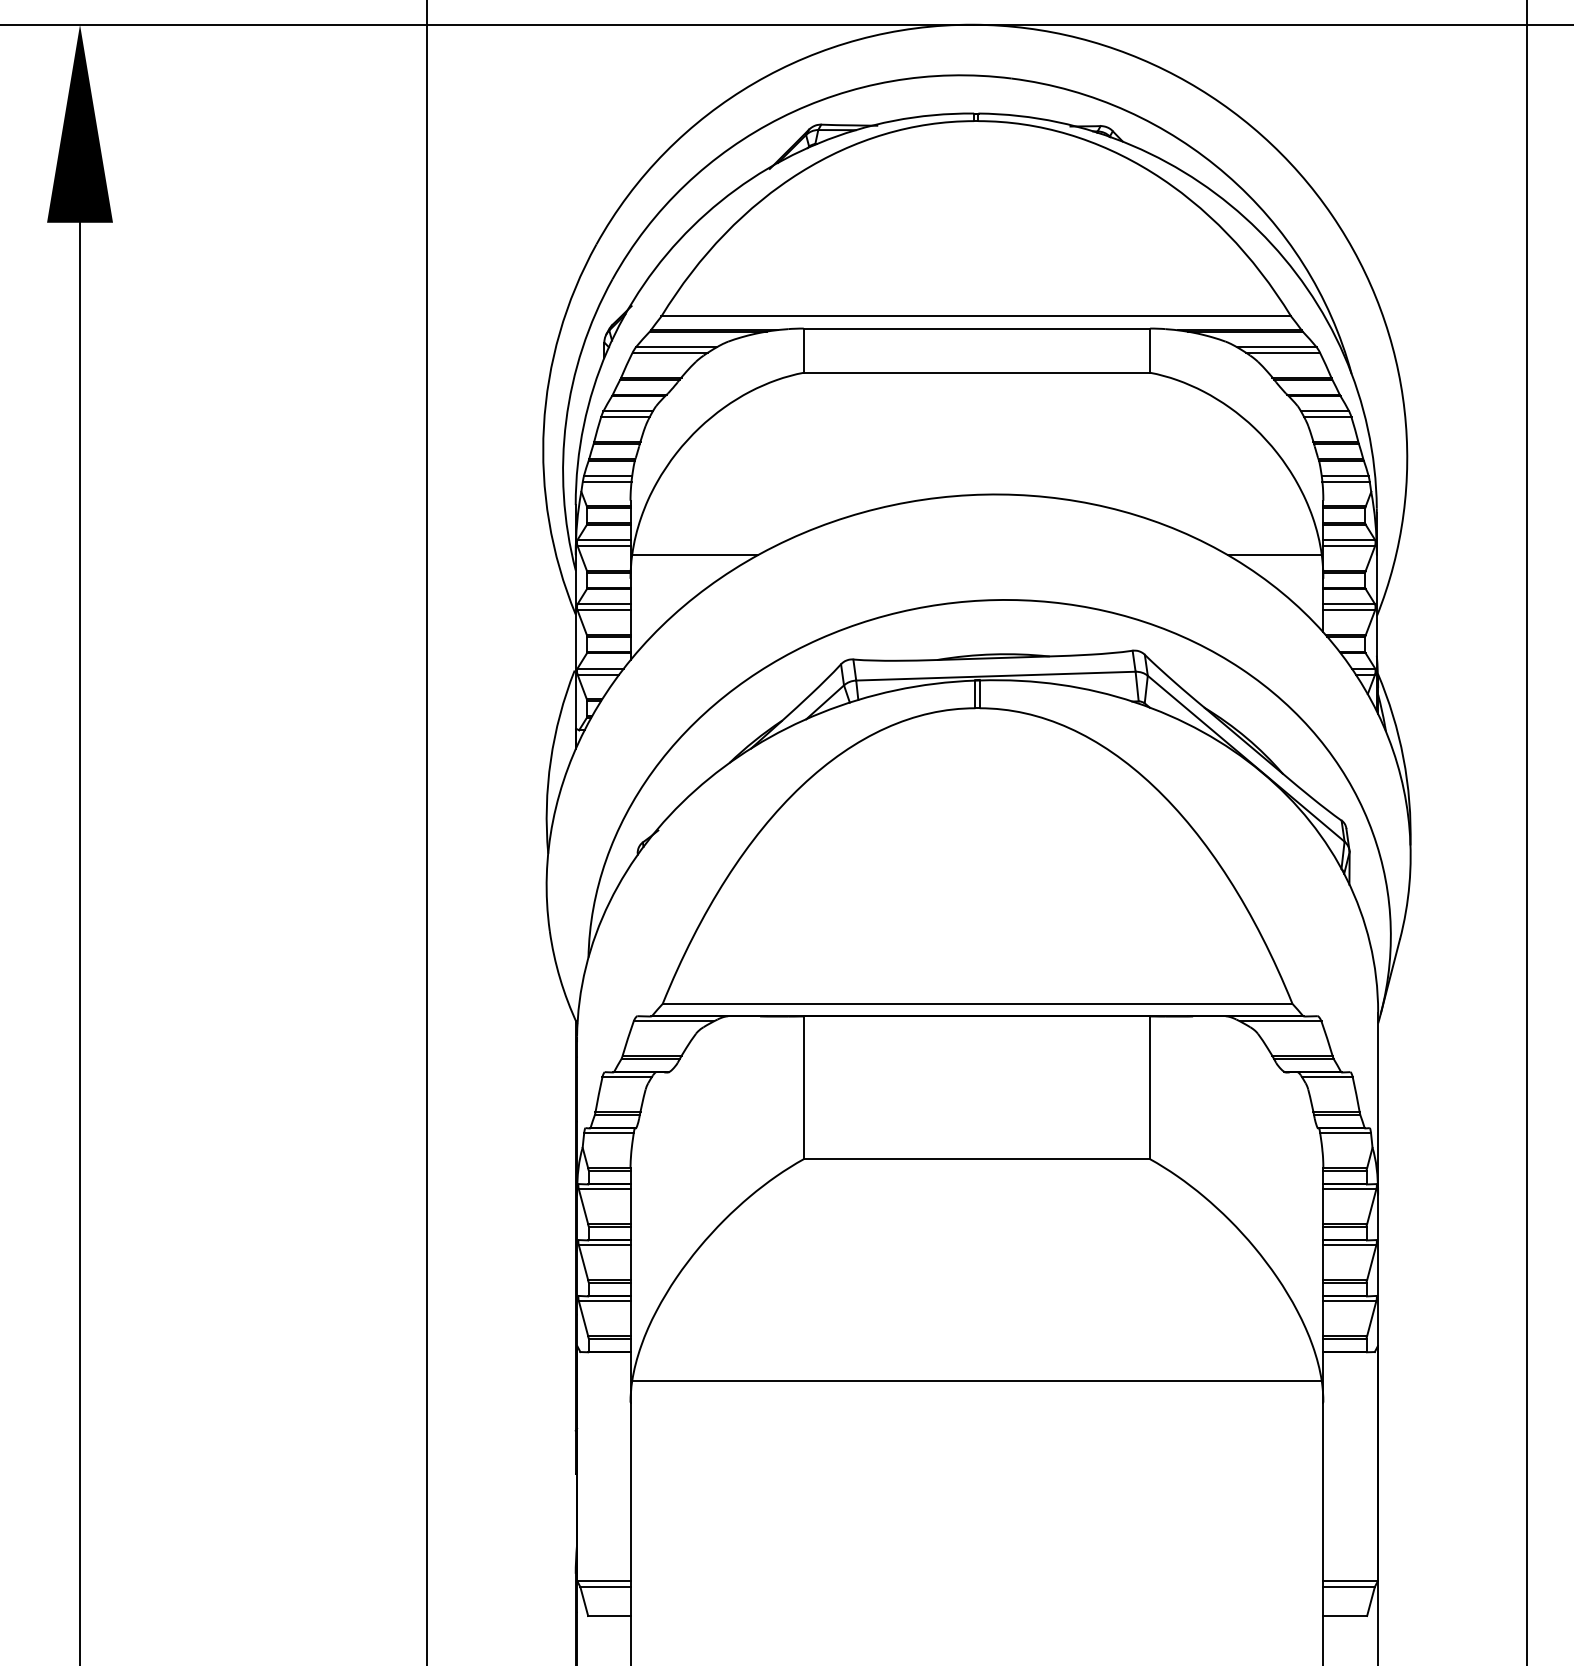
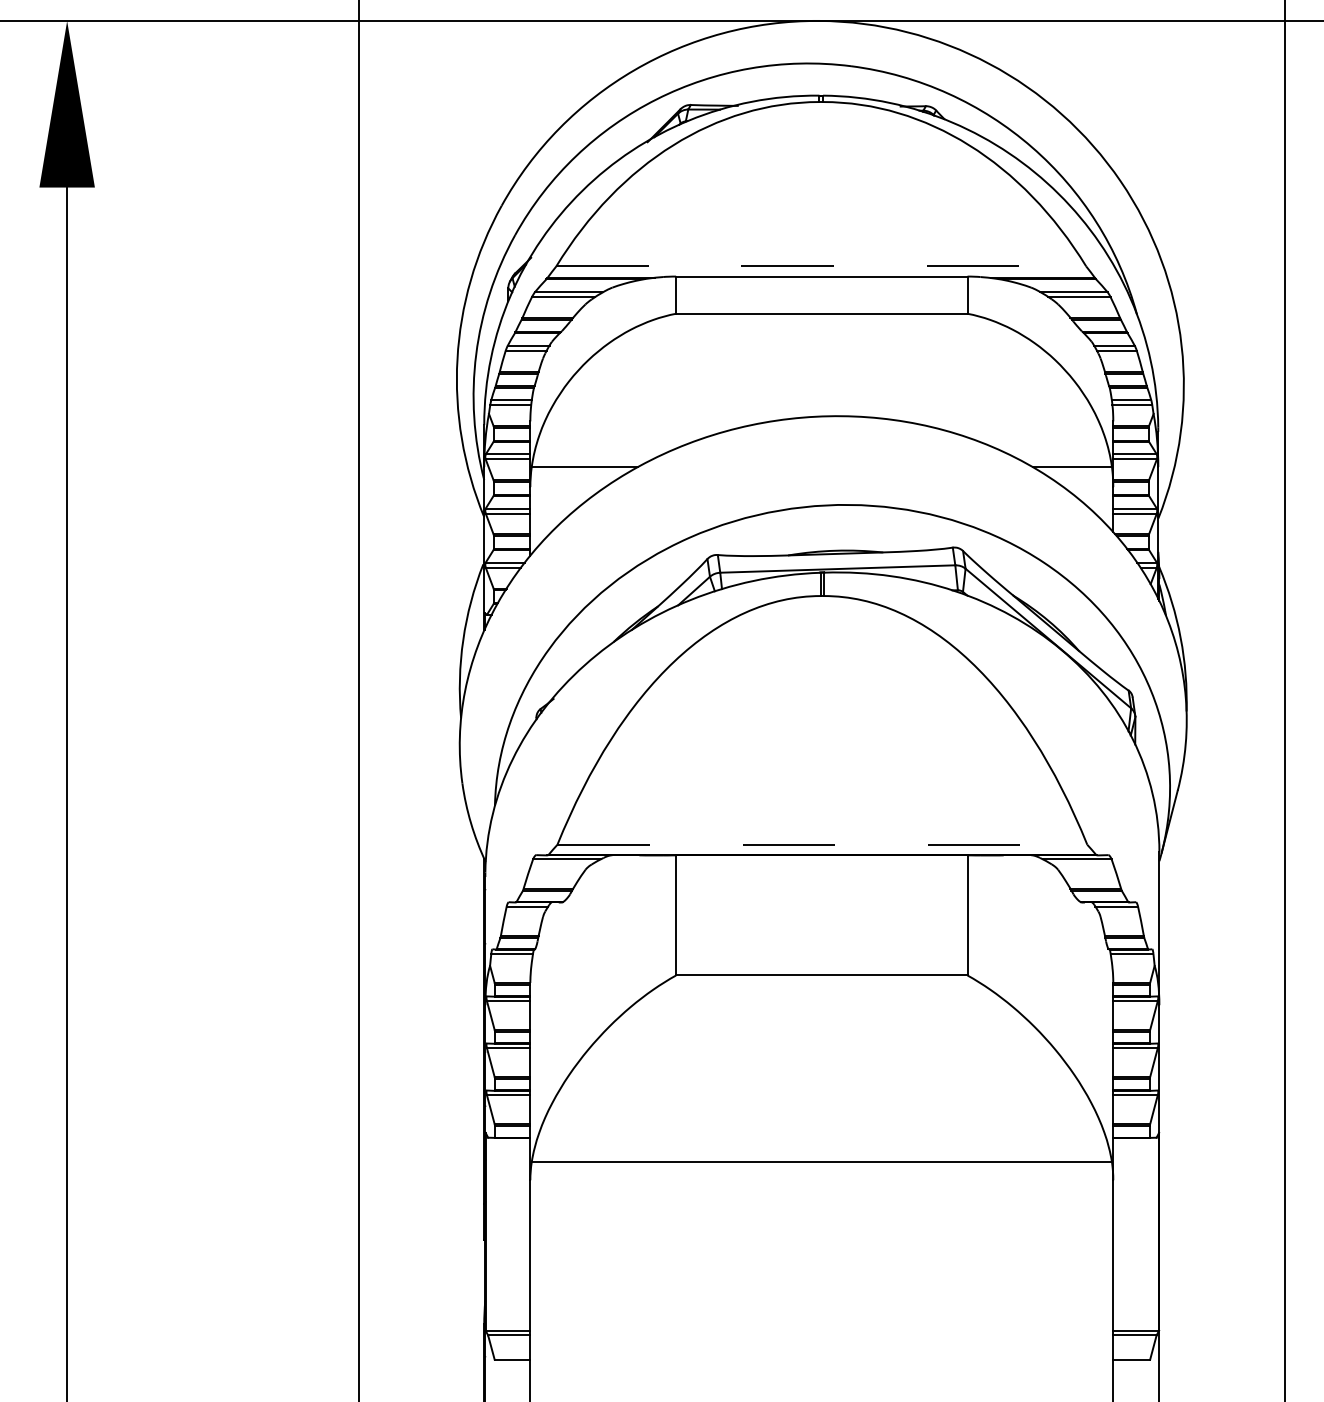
line: (976, 316) -> (821, 266), solid -> dashed
line: (977, 1003) -> (822, 844), solid -> dashed

